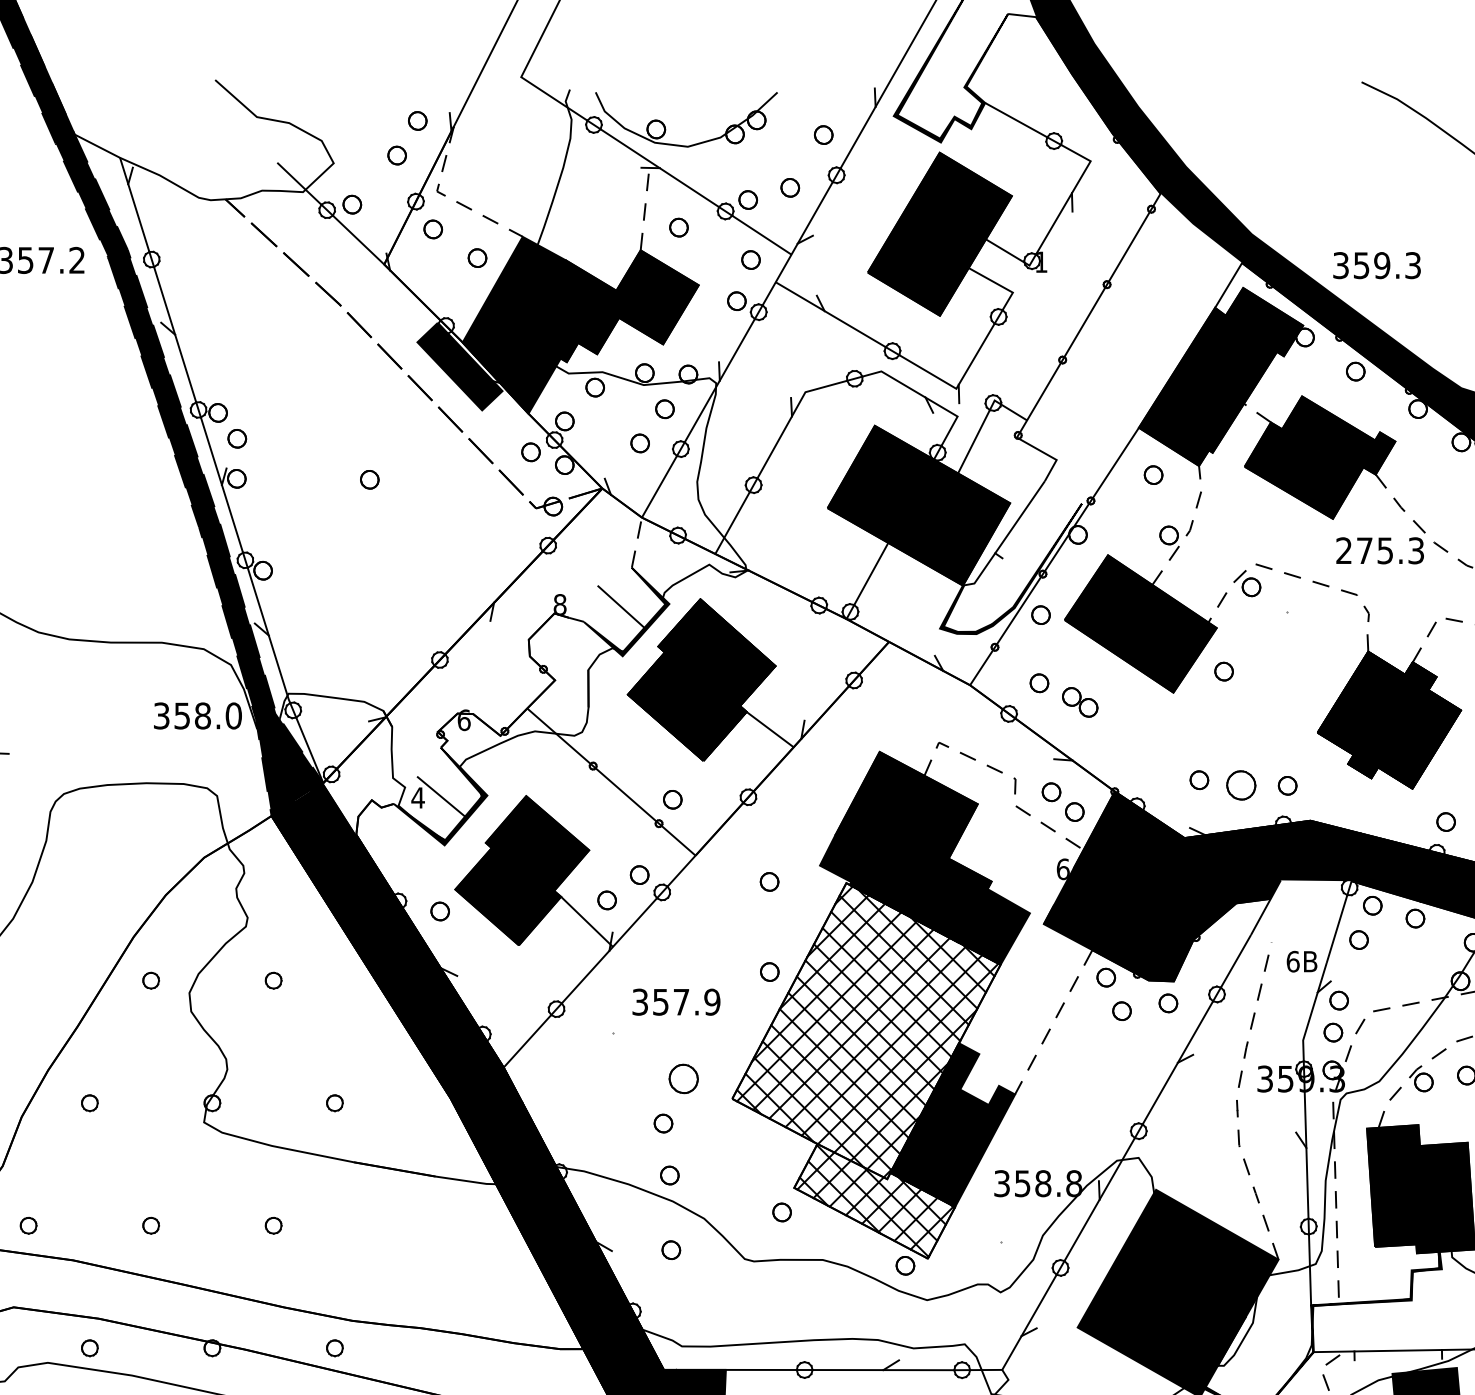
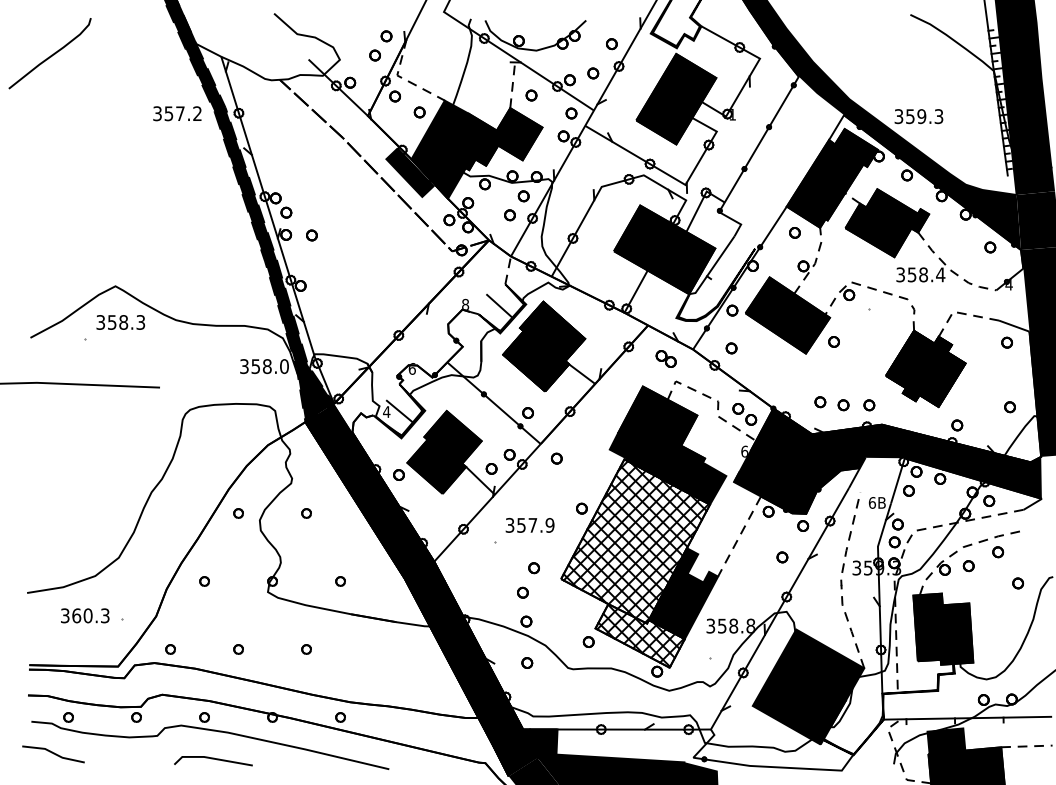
part: (369, 479) -> (311, 235), moved
text: (1379, 550) -> (920, 274), 275.3 -> 358.4
part: (1078, 701) -> (665, 358), moved
part: (1241, 786) -> (843, 405), size x0.62
part: (769, 881) -> (556, 458), moved
part: (1122, 1011) -> (782, 557), moved
part: (682, 1079) -> (533, 568), size x0.62

